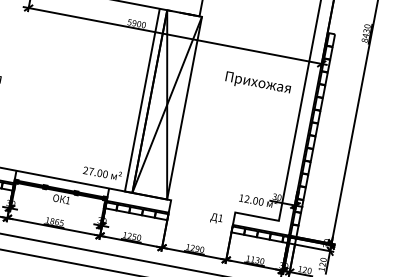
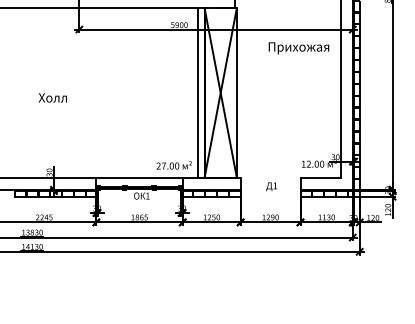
text: (257, 83) -> (298, 48), moved
text: (216, 218) -> (271, 186), moved

